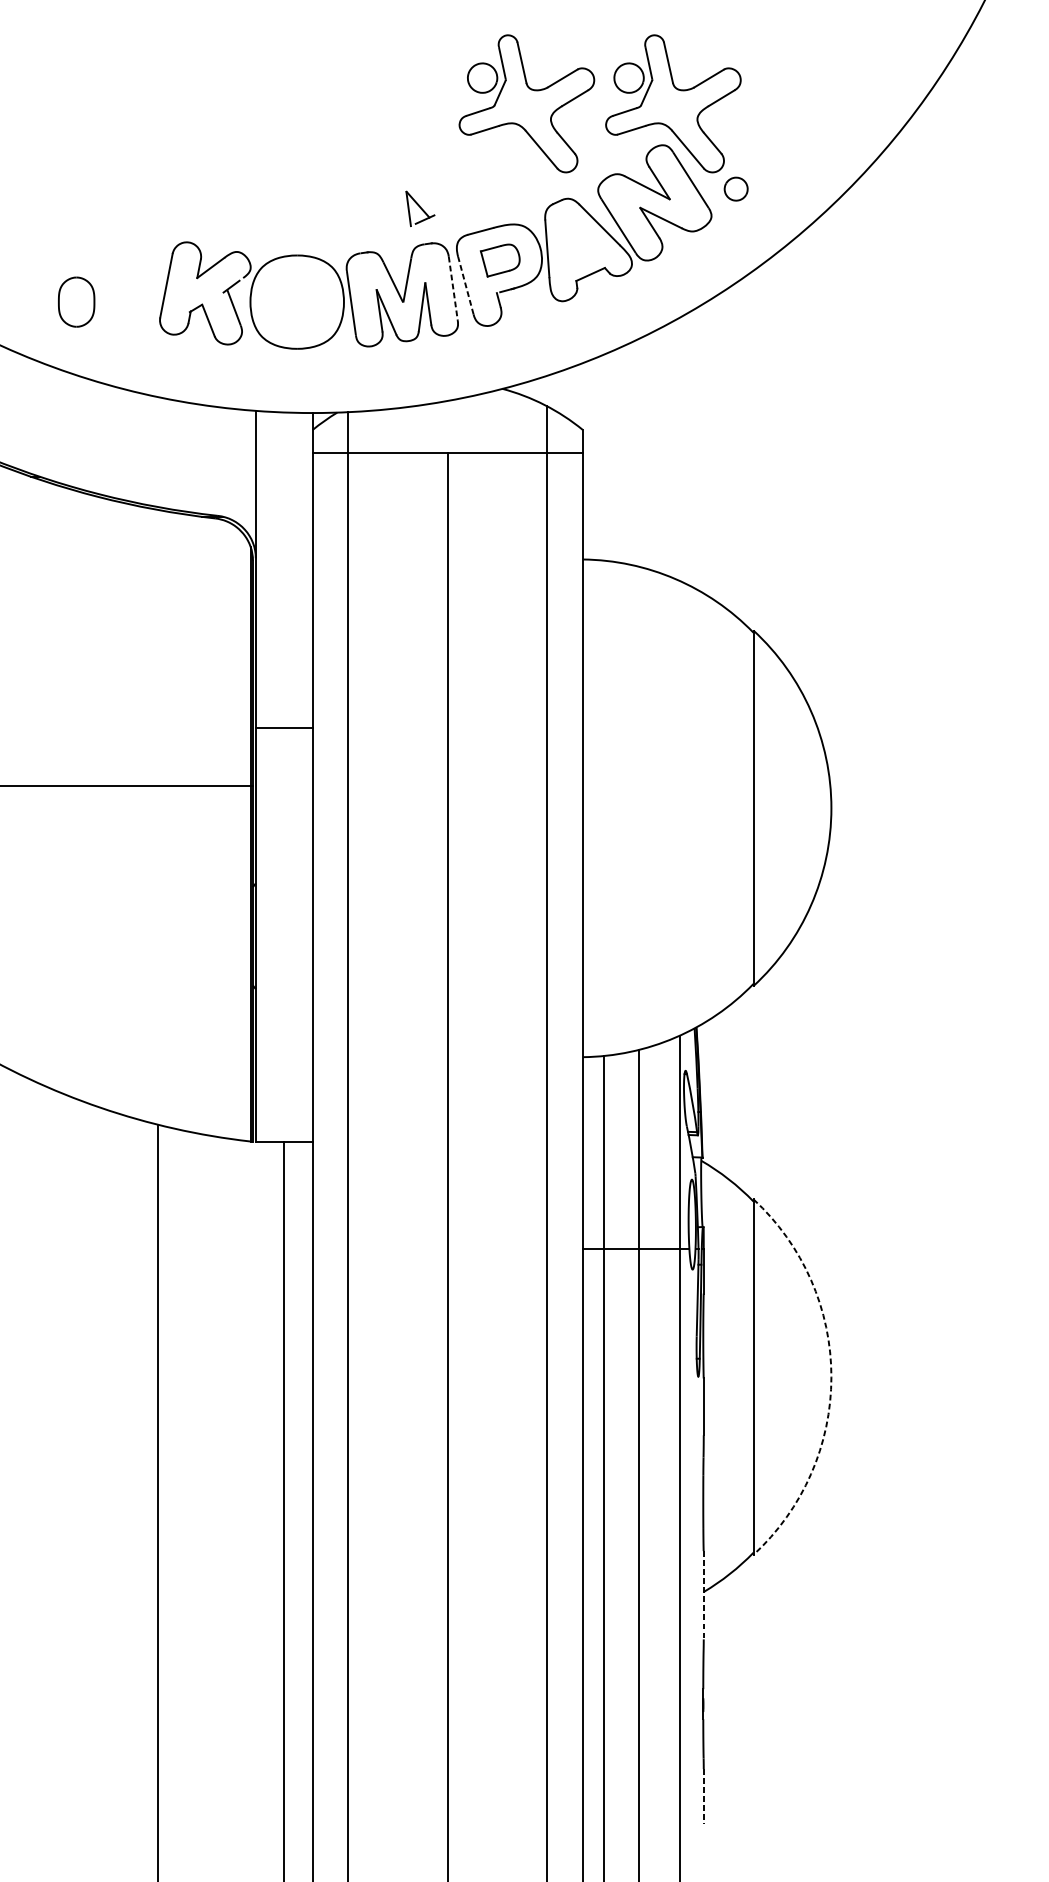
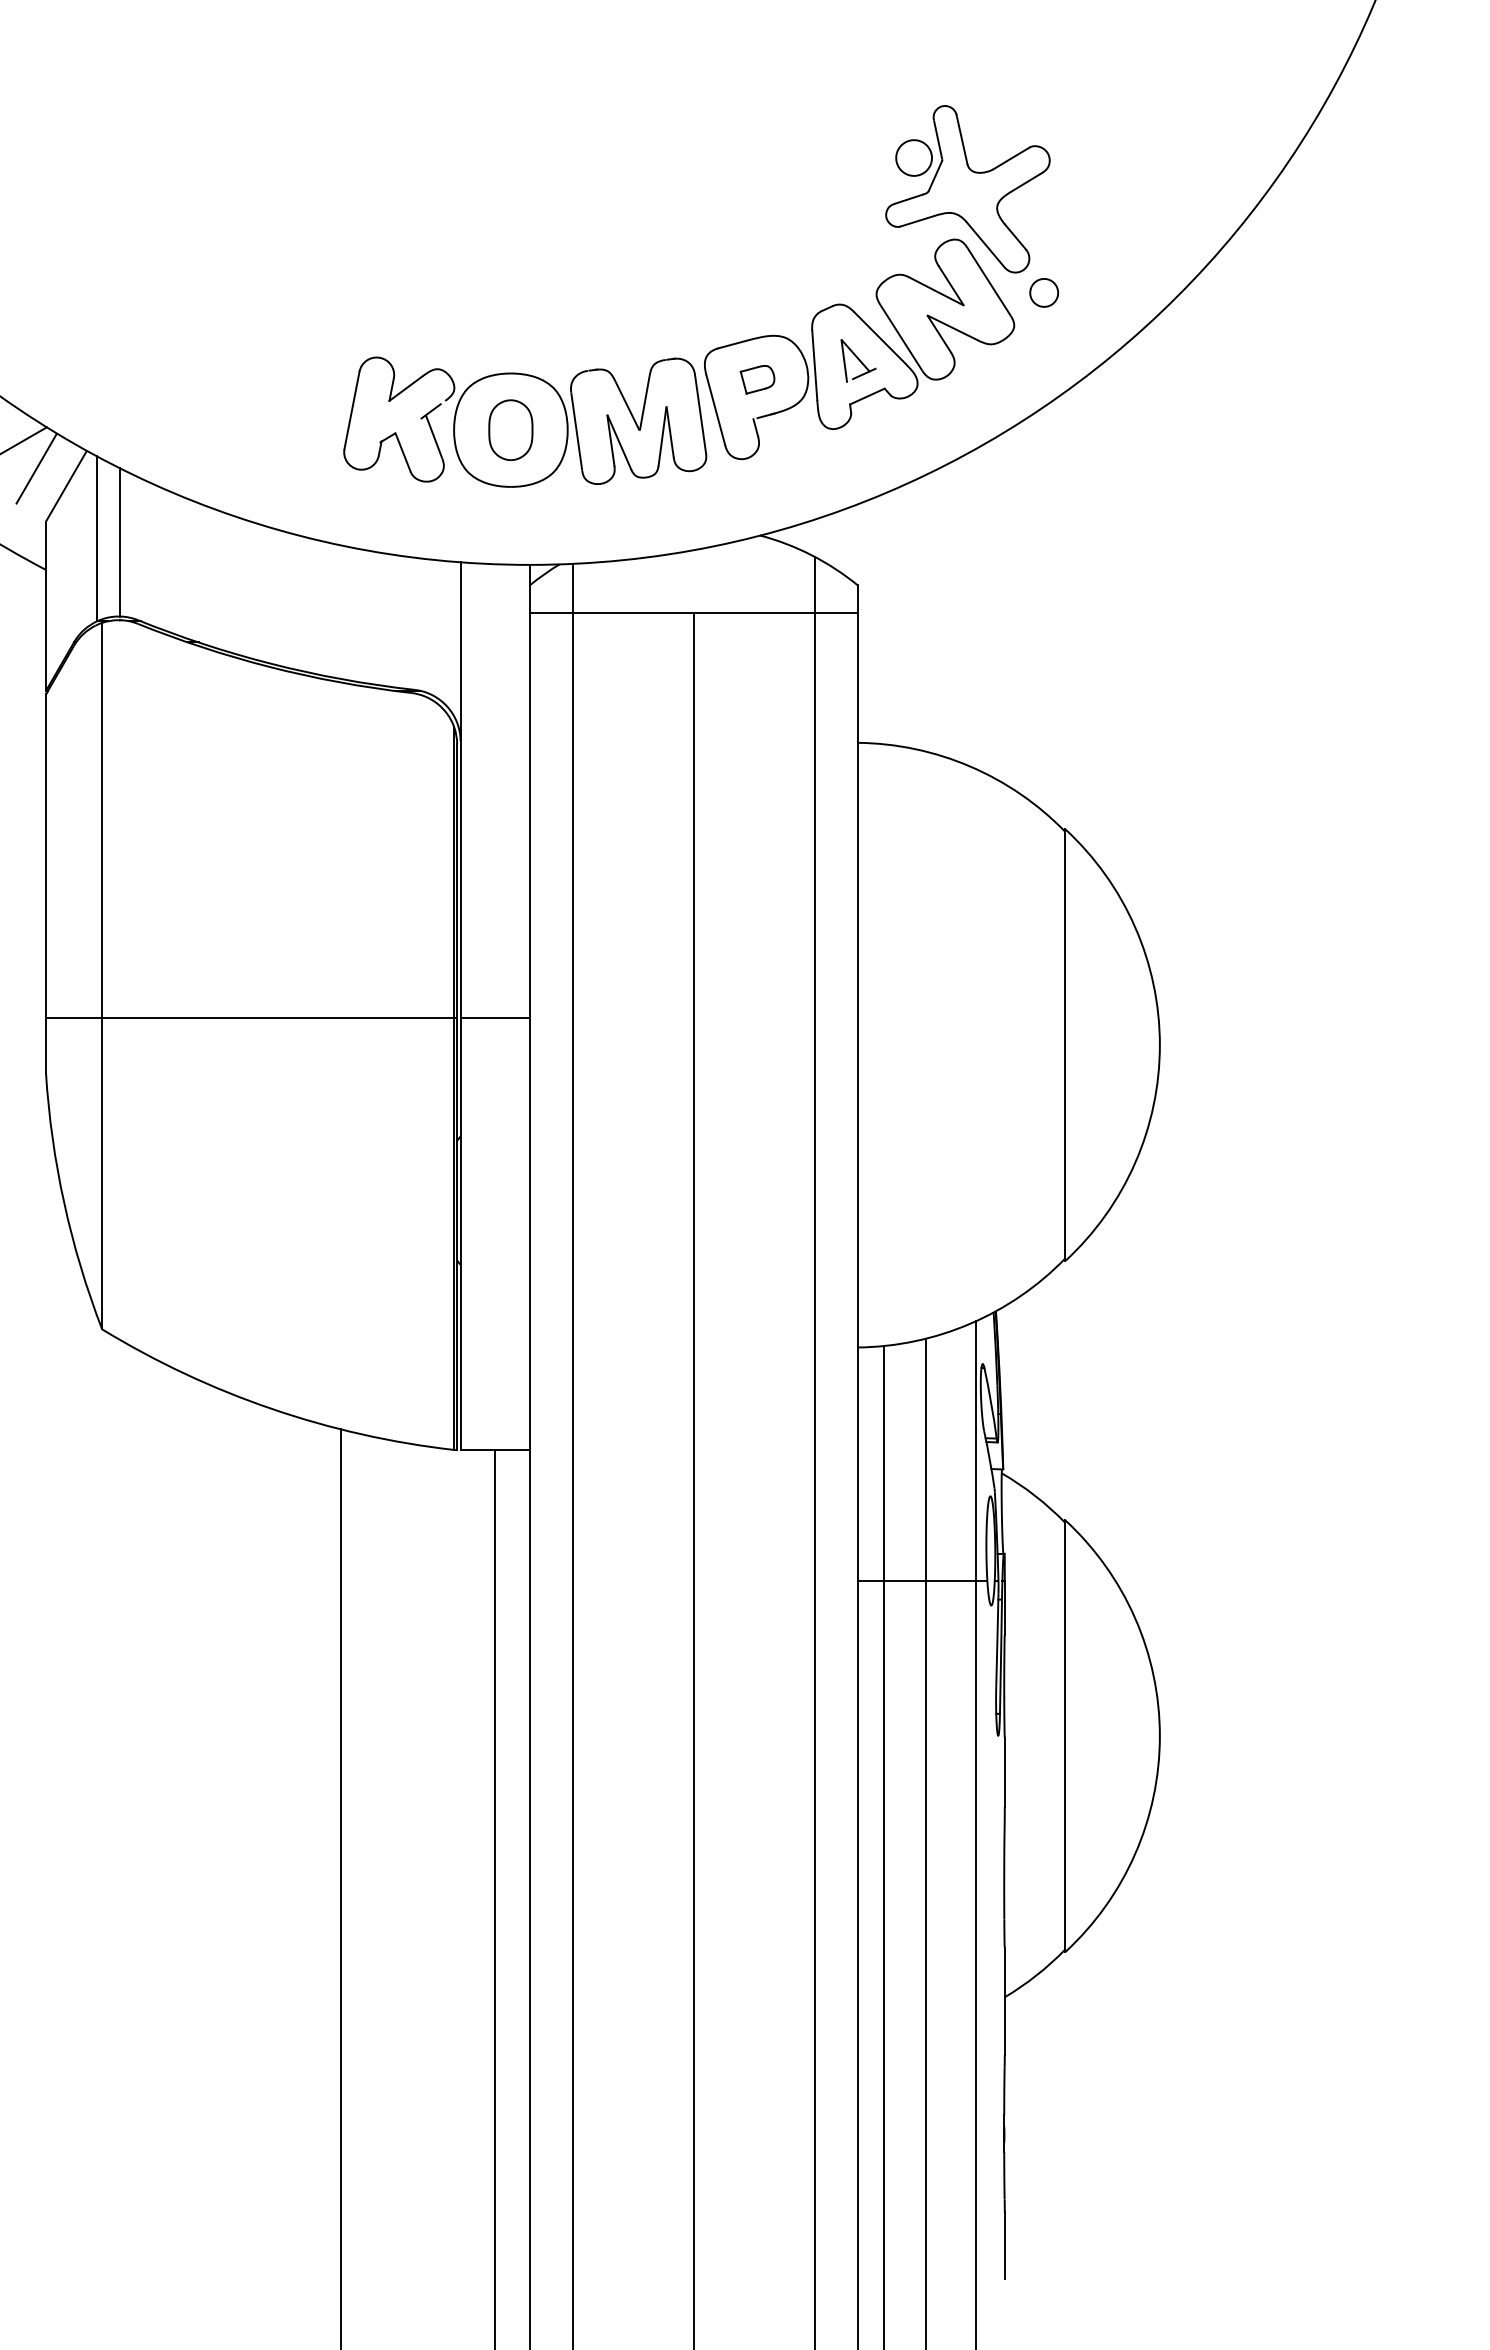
part: (526, 104) -> (789, 189), removed
part: (420, 208) -> (858, 360), moved
part: (500, 260) -> (757, 379), size x0.71
line: (465, 285) -> (715, 409), dashed -> solid
line: (453, 289) -> (700, 414), dashed -> solid
part: (76, 301) -> (510, 429), moved
line: (283, 727) -> (494, 1018), moved
arc: (831, 1377) -> (1159, 1736), dashed -> solid
line: (703, 1595) -> (1004, 2001), dashed -> solid
line: (703, 1796) -> (1004, 2245), dashed -> solid

